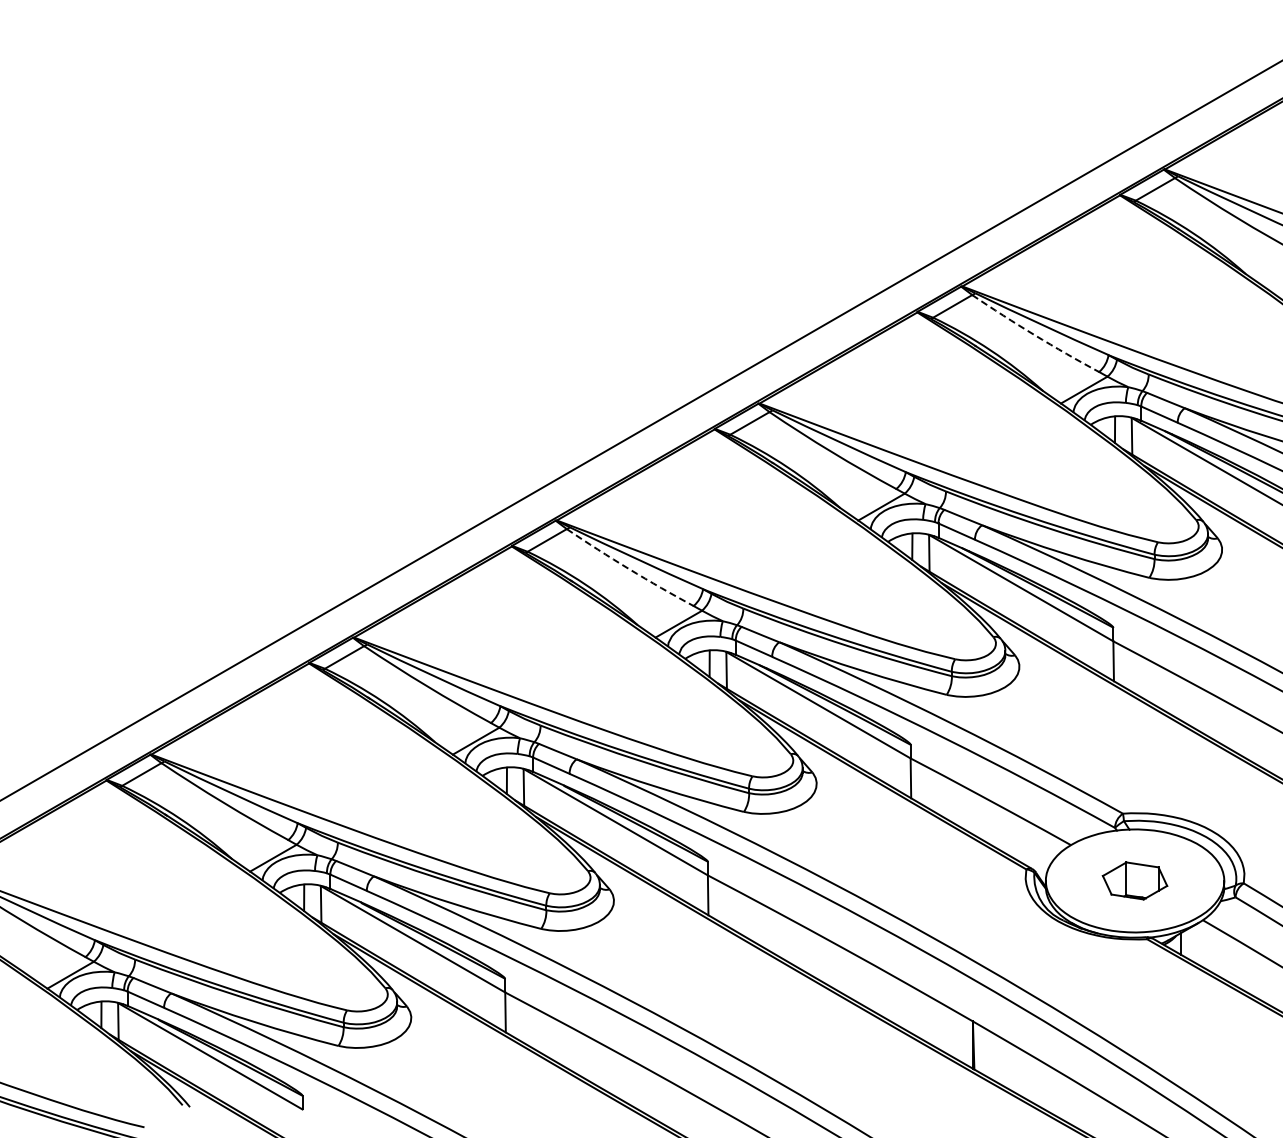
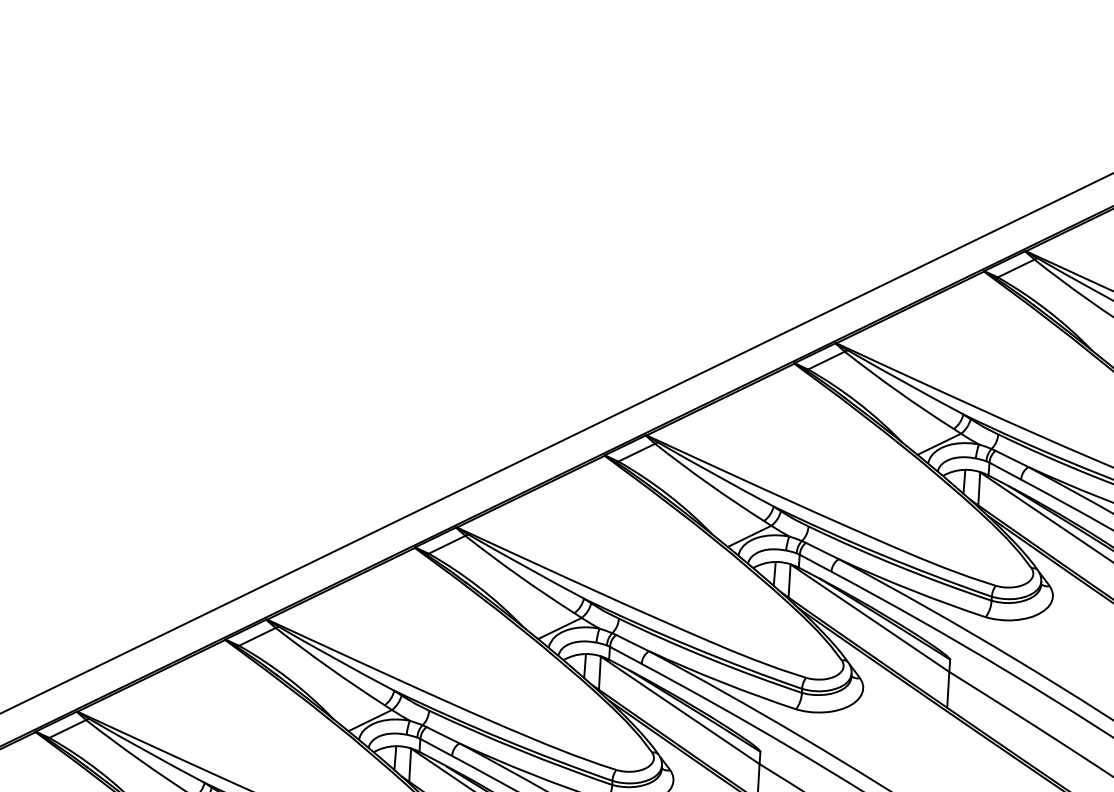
arc: (1034, 335) -> (898, 392), dashed -> solid
arc: (629, 569) -> (519, 576), dashed -> solid

